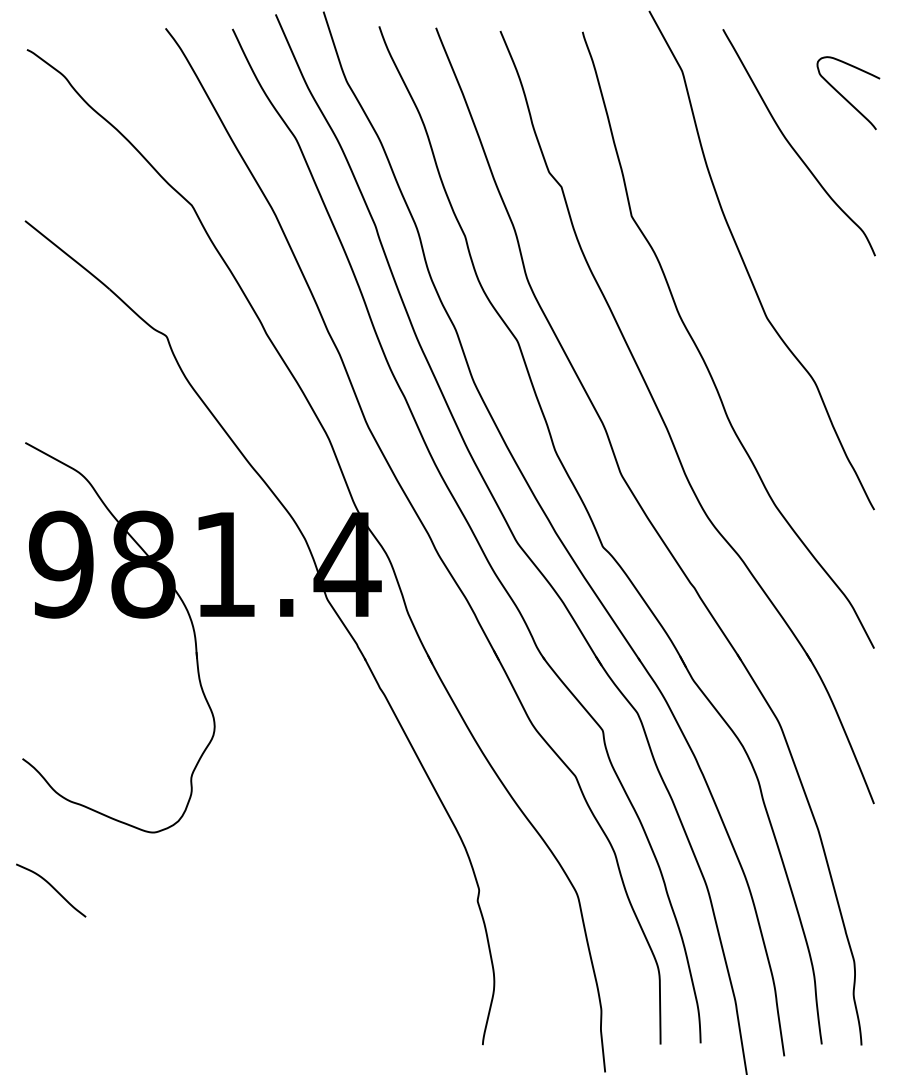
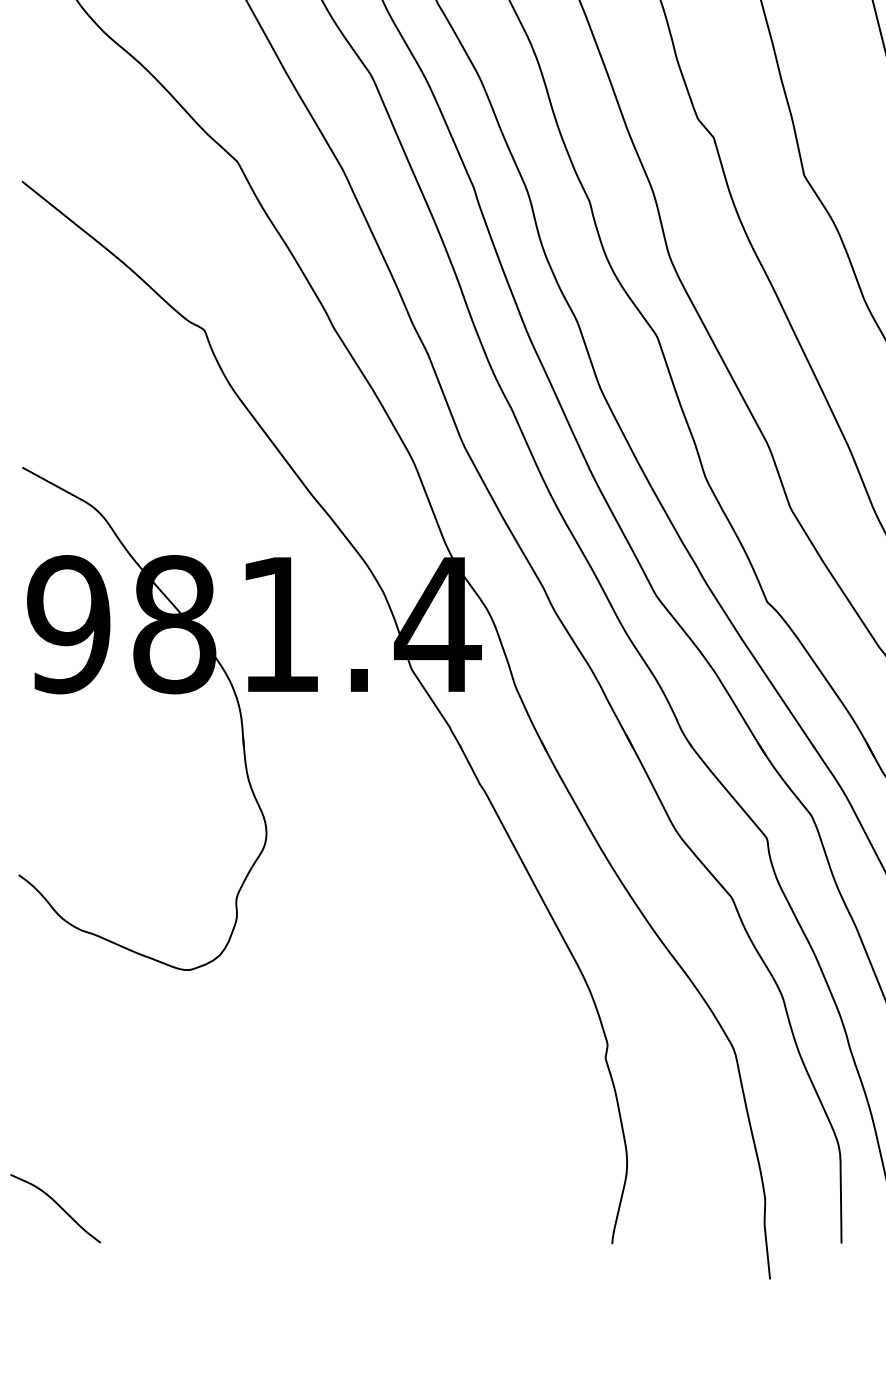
curve: (52, 888) -> (57, 1206), moved

